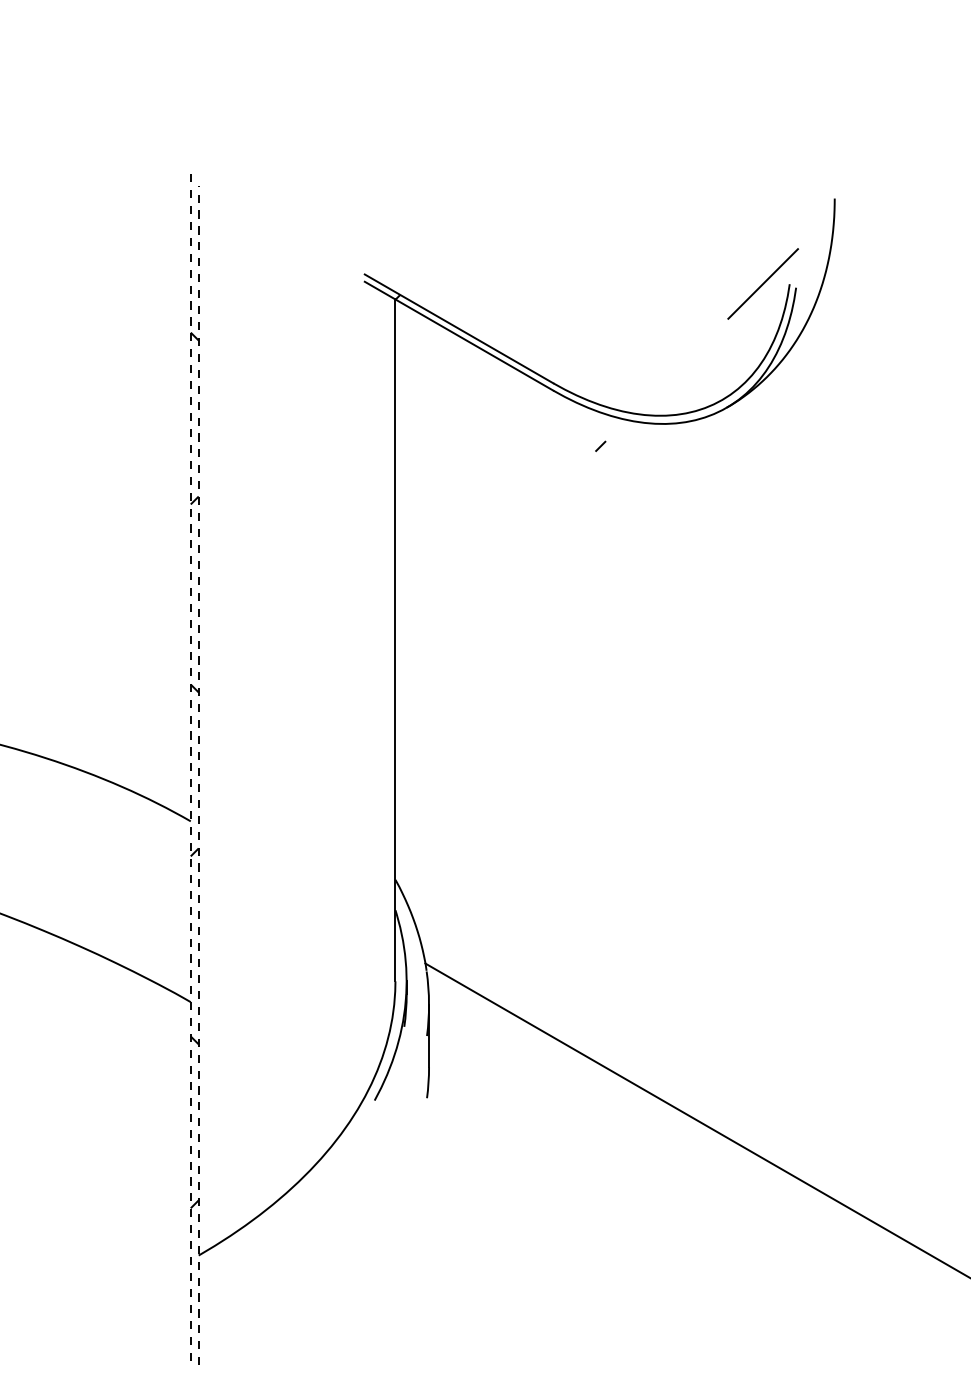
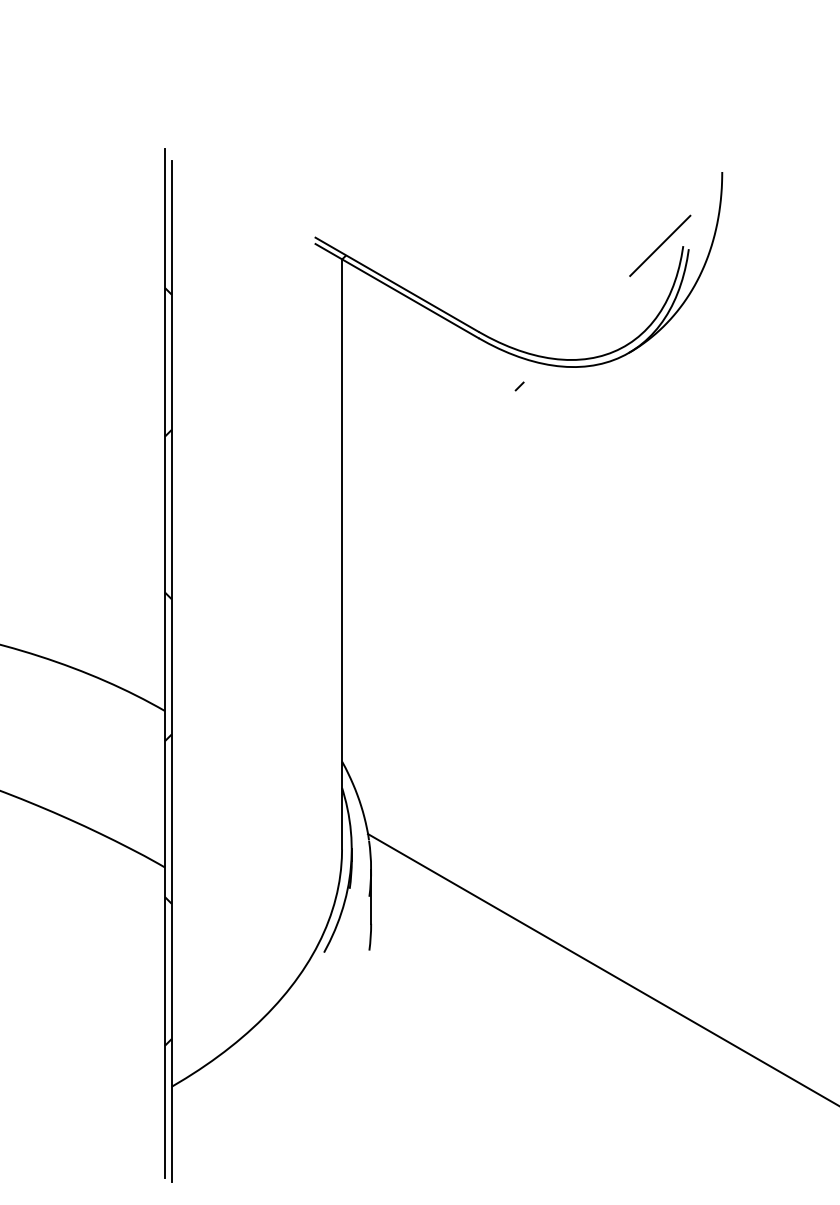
line: (190, 765) -> (164, 662), dashed -> solid
line: (198, 774) -> (171, 670), dashed -> solid

